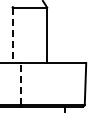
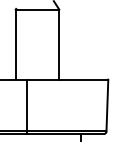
line: (12, 35) -> (15, 44), dashed -> solid
line: (21, 84) -> (26, 106), dashed -> solid

